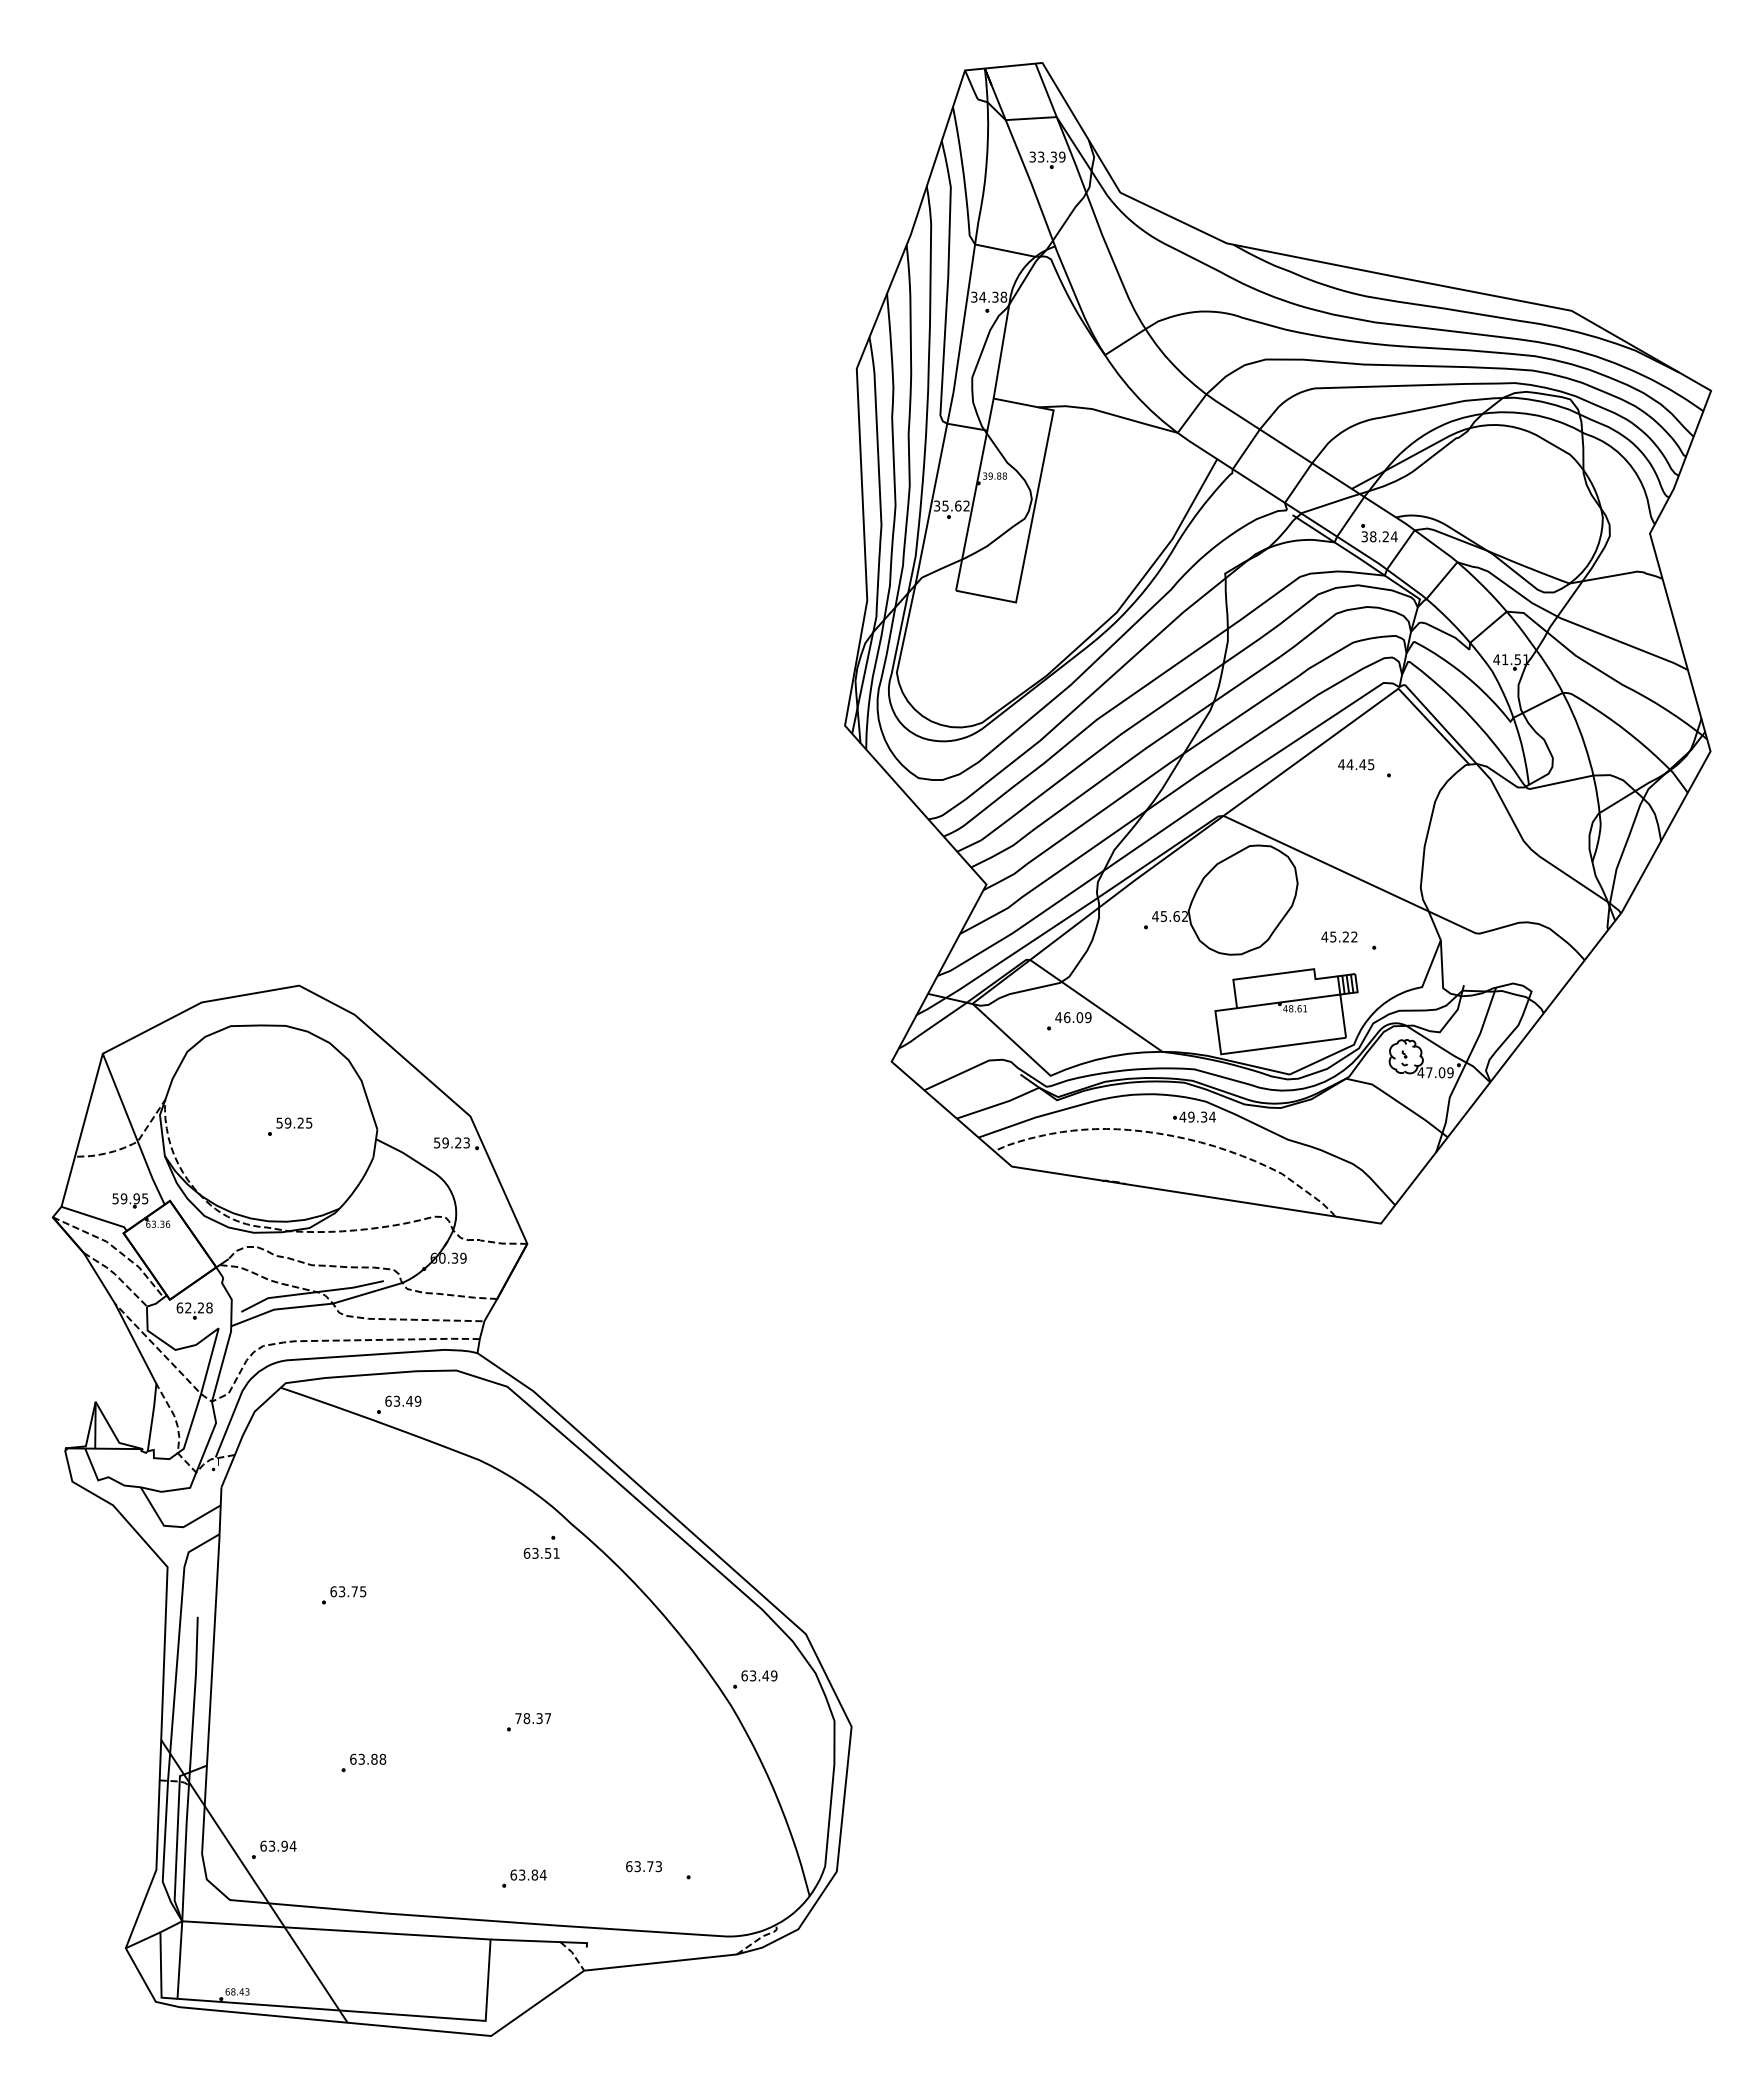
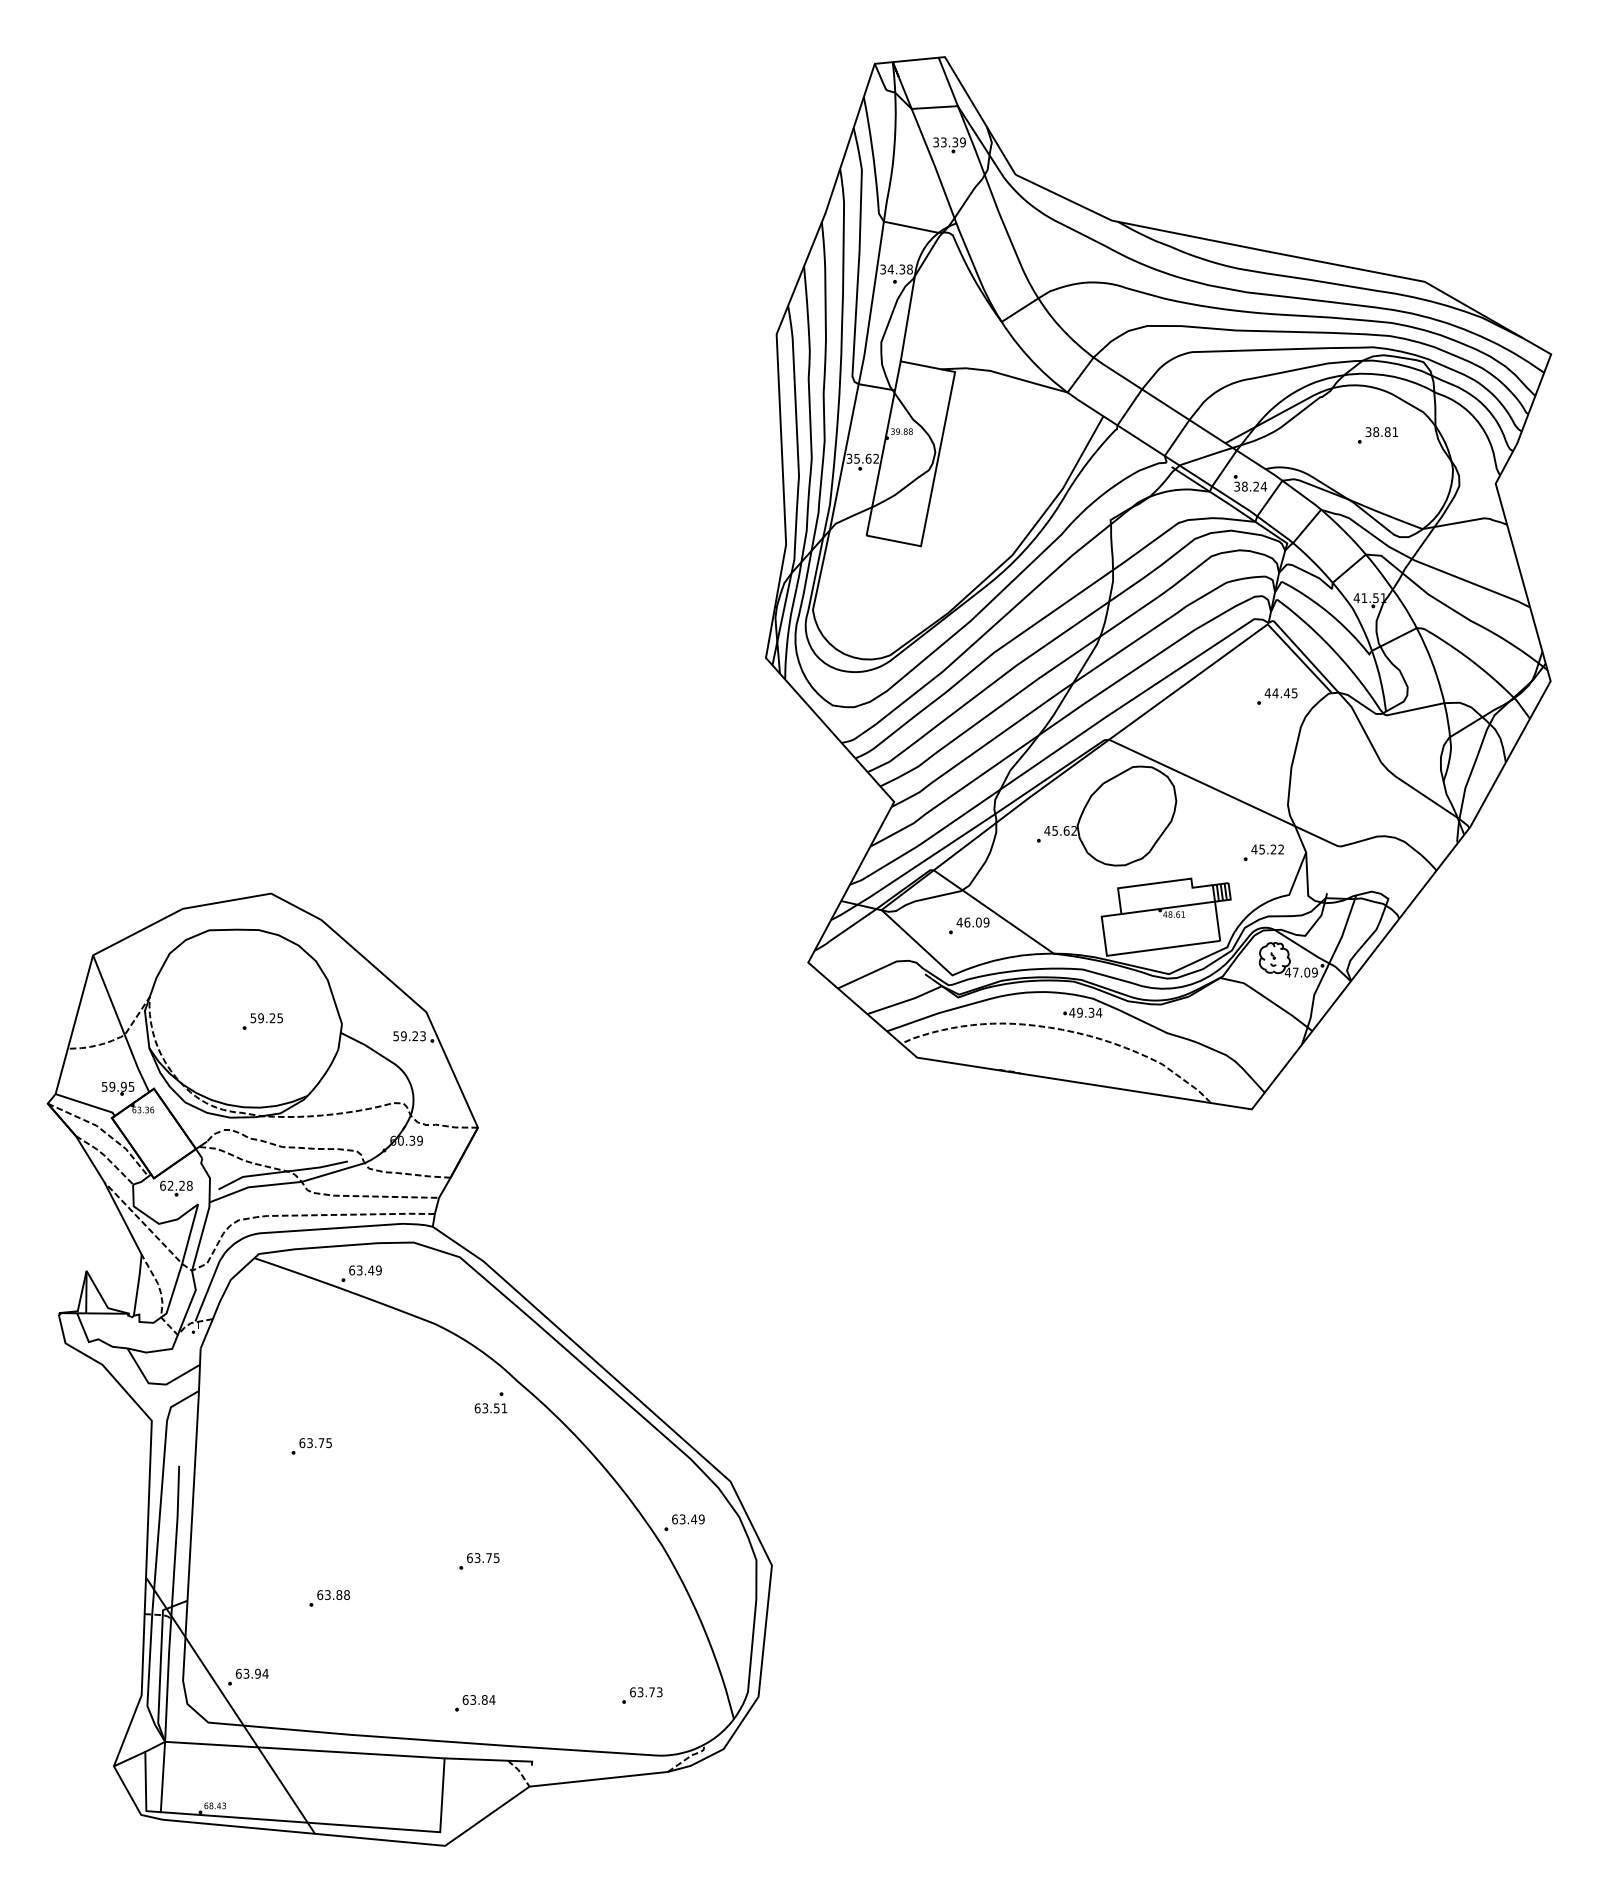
part: (1520, 480) -> (1378, 435), added
text: (1356, 764) -> (1281, 693), moved
text: (1339, 936) -> (1267, 849), moved
text: (533, 1718) -> (483, 1558), 78.37 -> 63.75
text: (643, 1866) -> (645, 1692), moved

